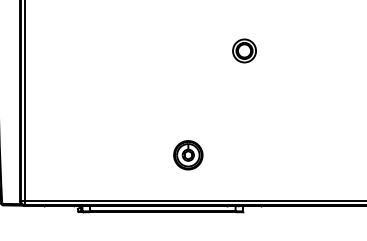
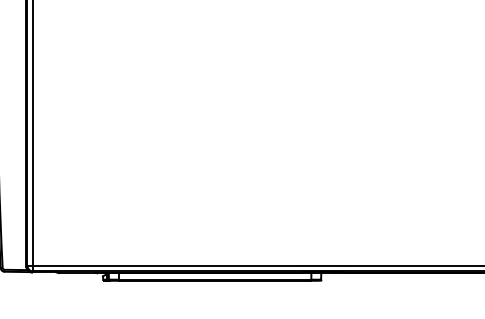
part: (244, 50) -> (323, 66), removed
part: (188, 155) -> (249, 205), removed

